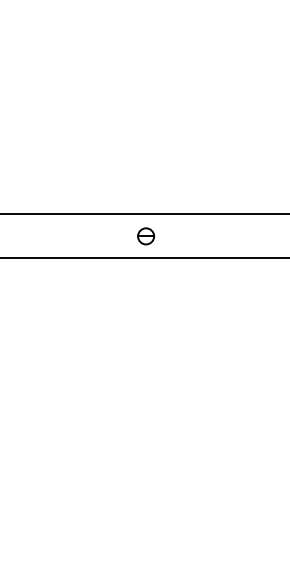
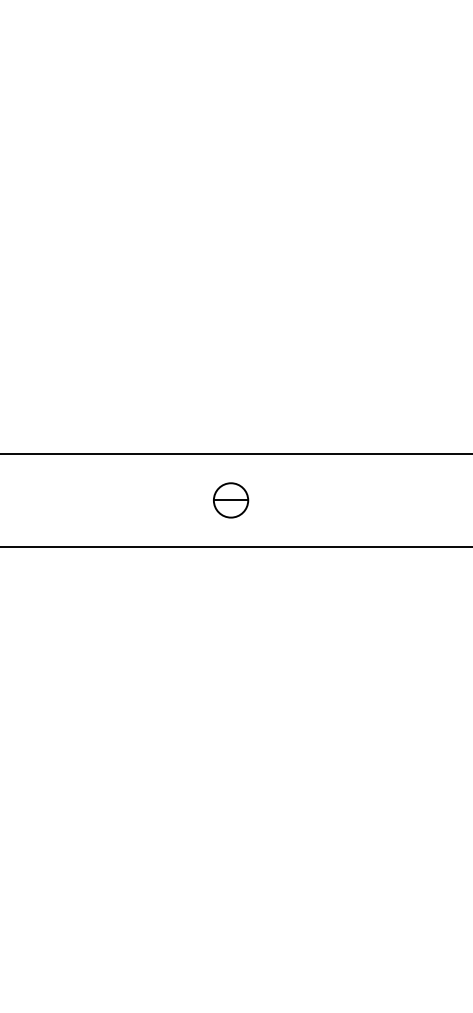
part: (145, 236) -> (229, 500), moved

